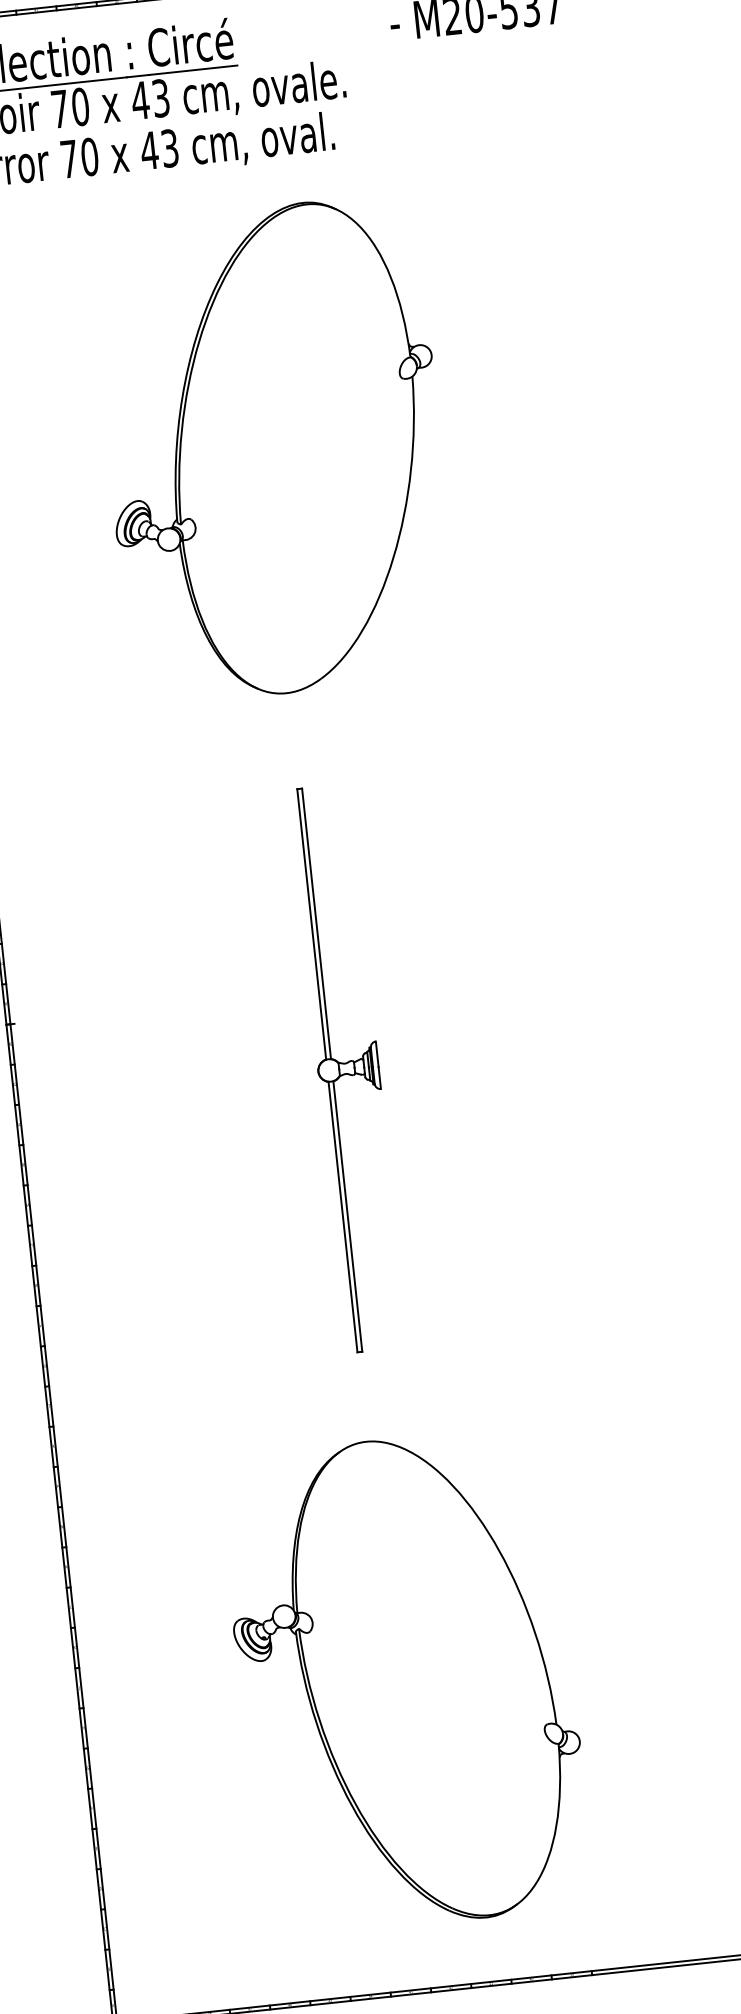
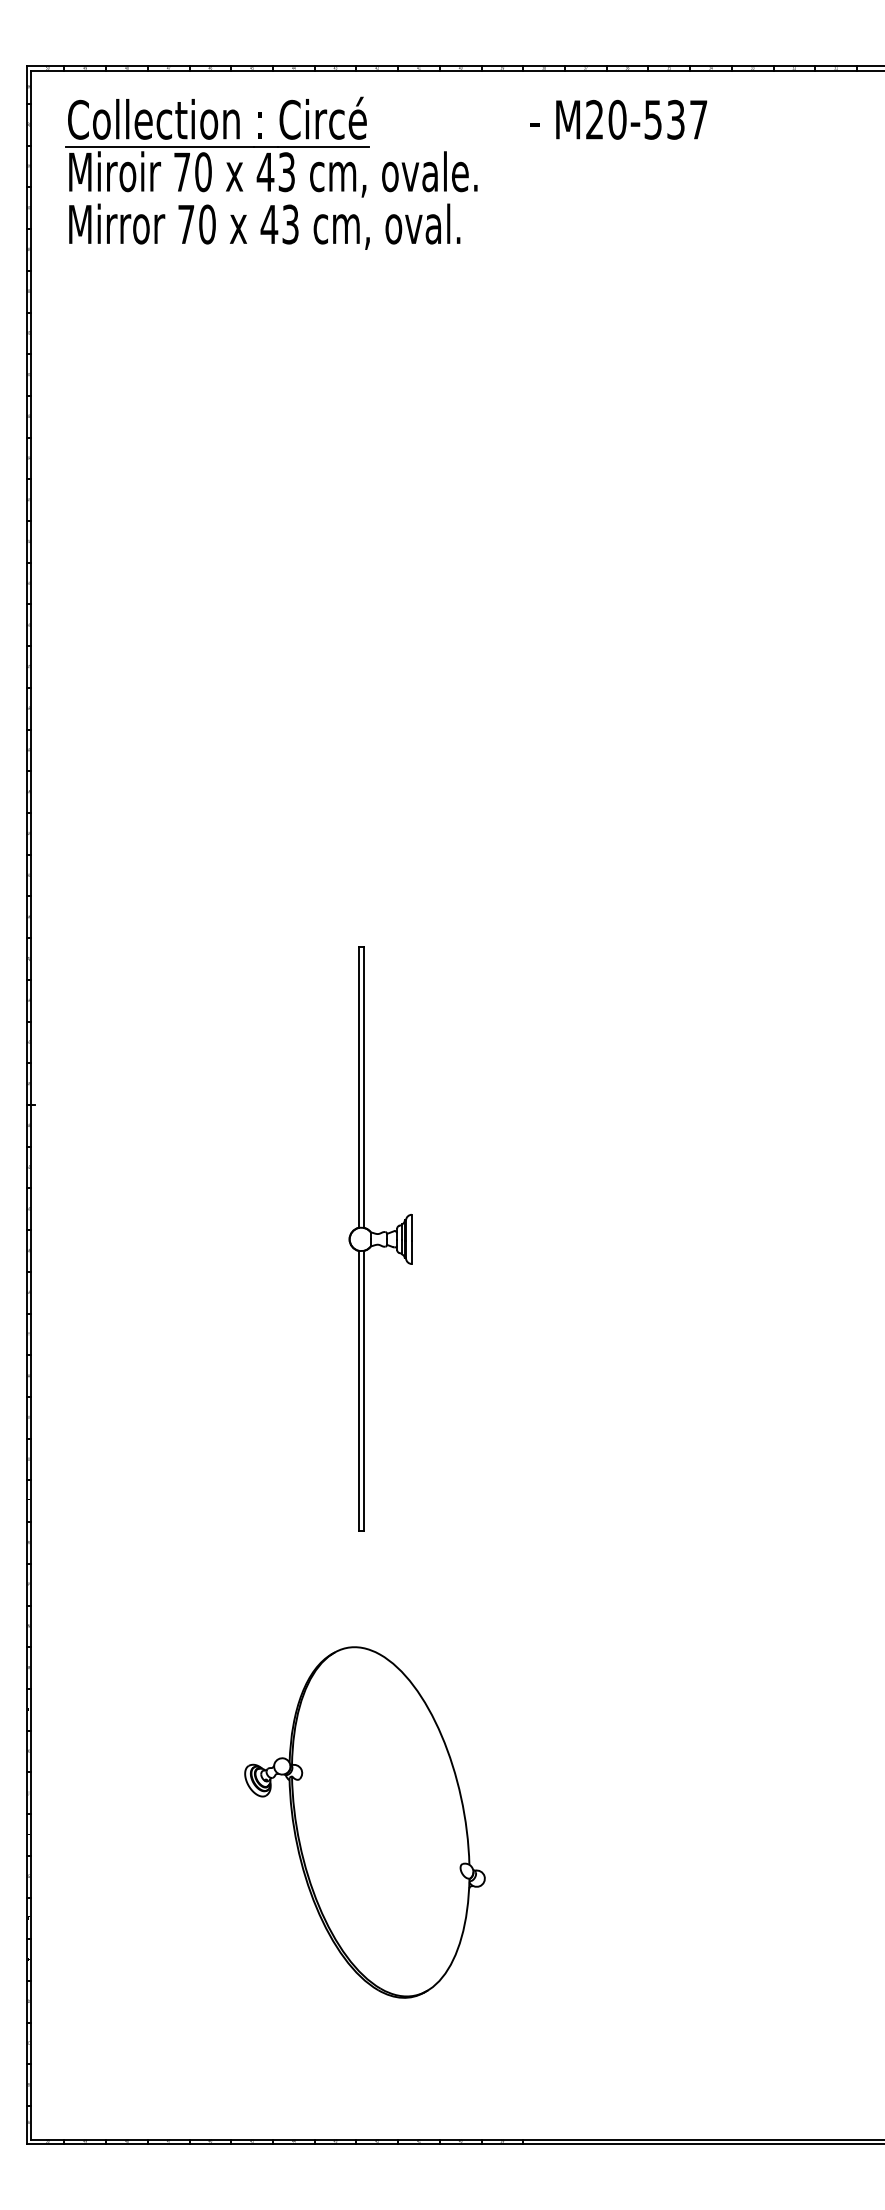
part: (274, 450) -> (364, 545), removed
part: (348, 1067) -> (380, 1238), moved
part: (405, 1681) -> (364, 1822), size x0.7

